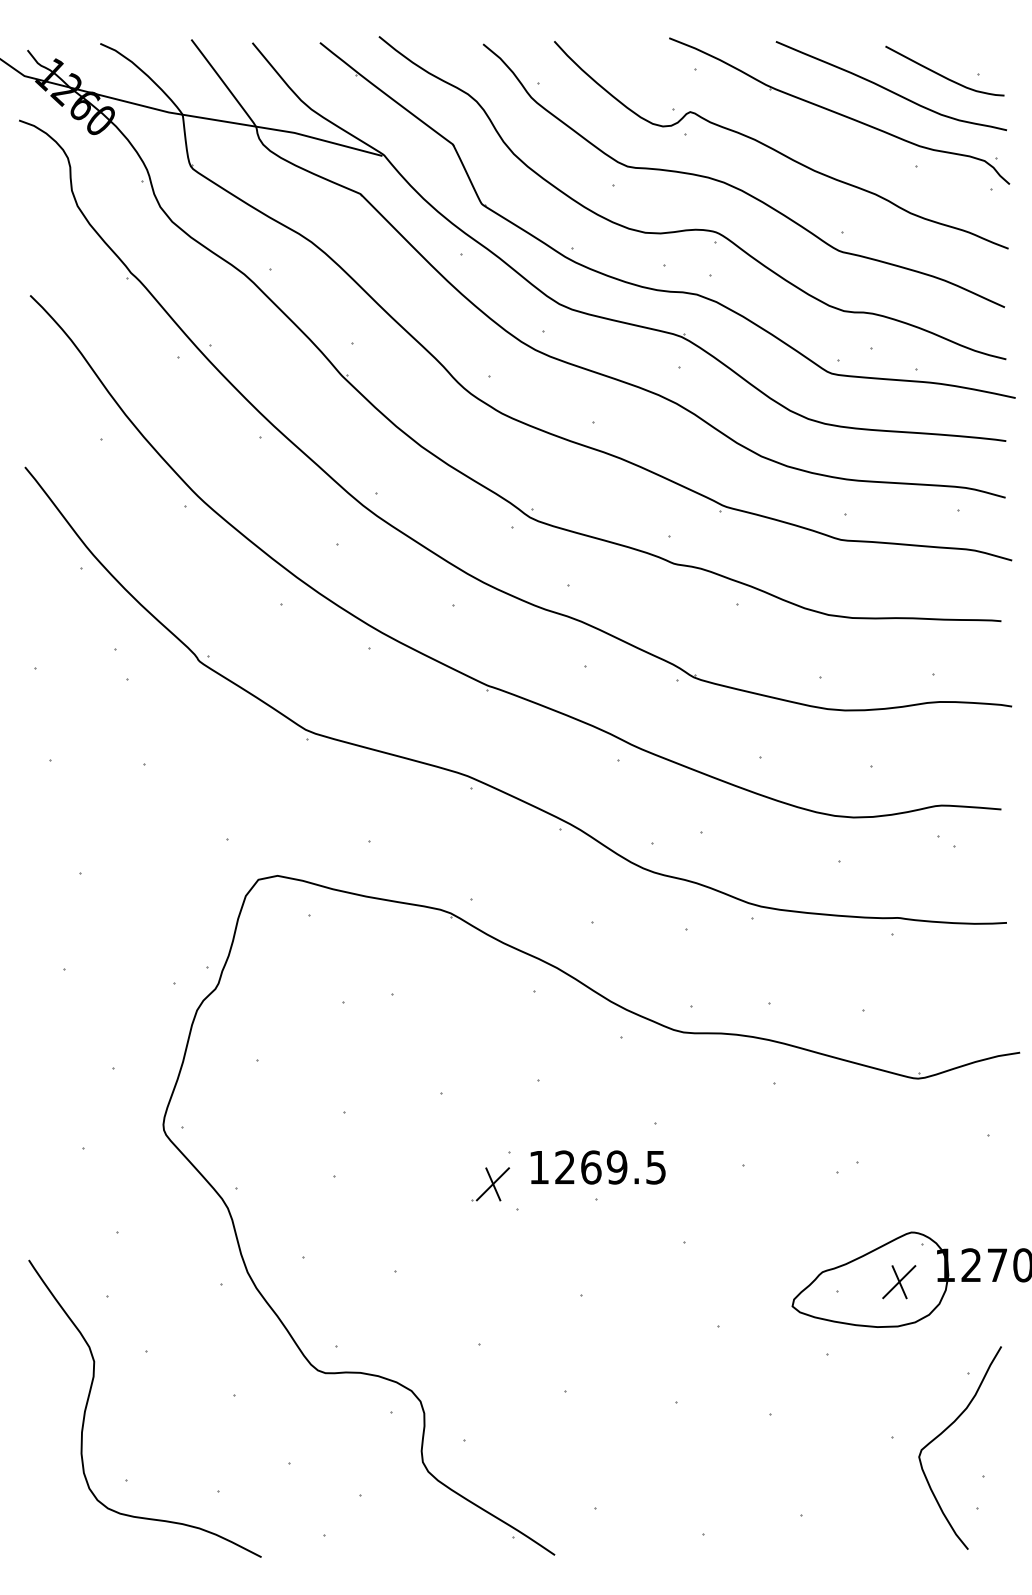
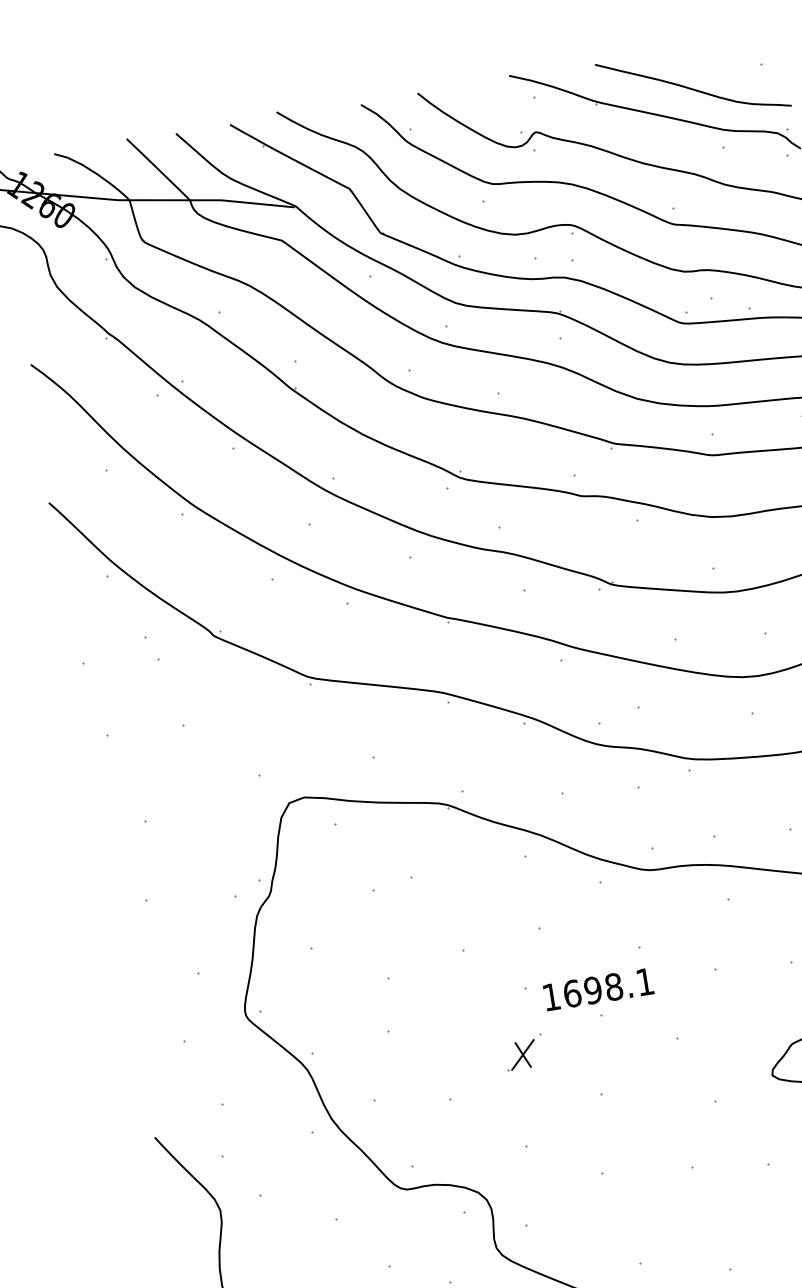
curve: (941, 74) -> (731, 69), removed
text: (610, 1167) -> (608, 987), 1269.5 -> 1698.1
part: (490, 1184) -> (520, 1055), moved

